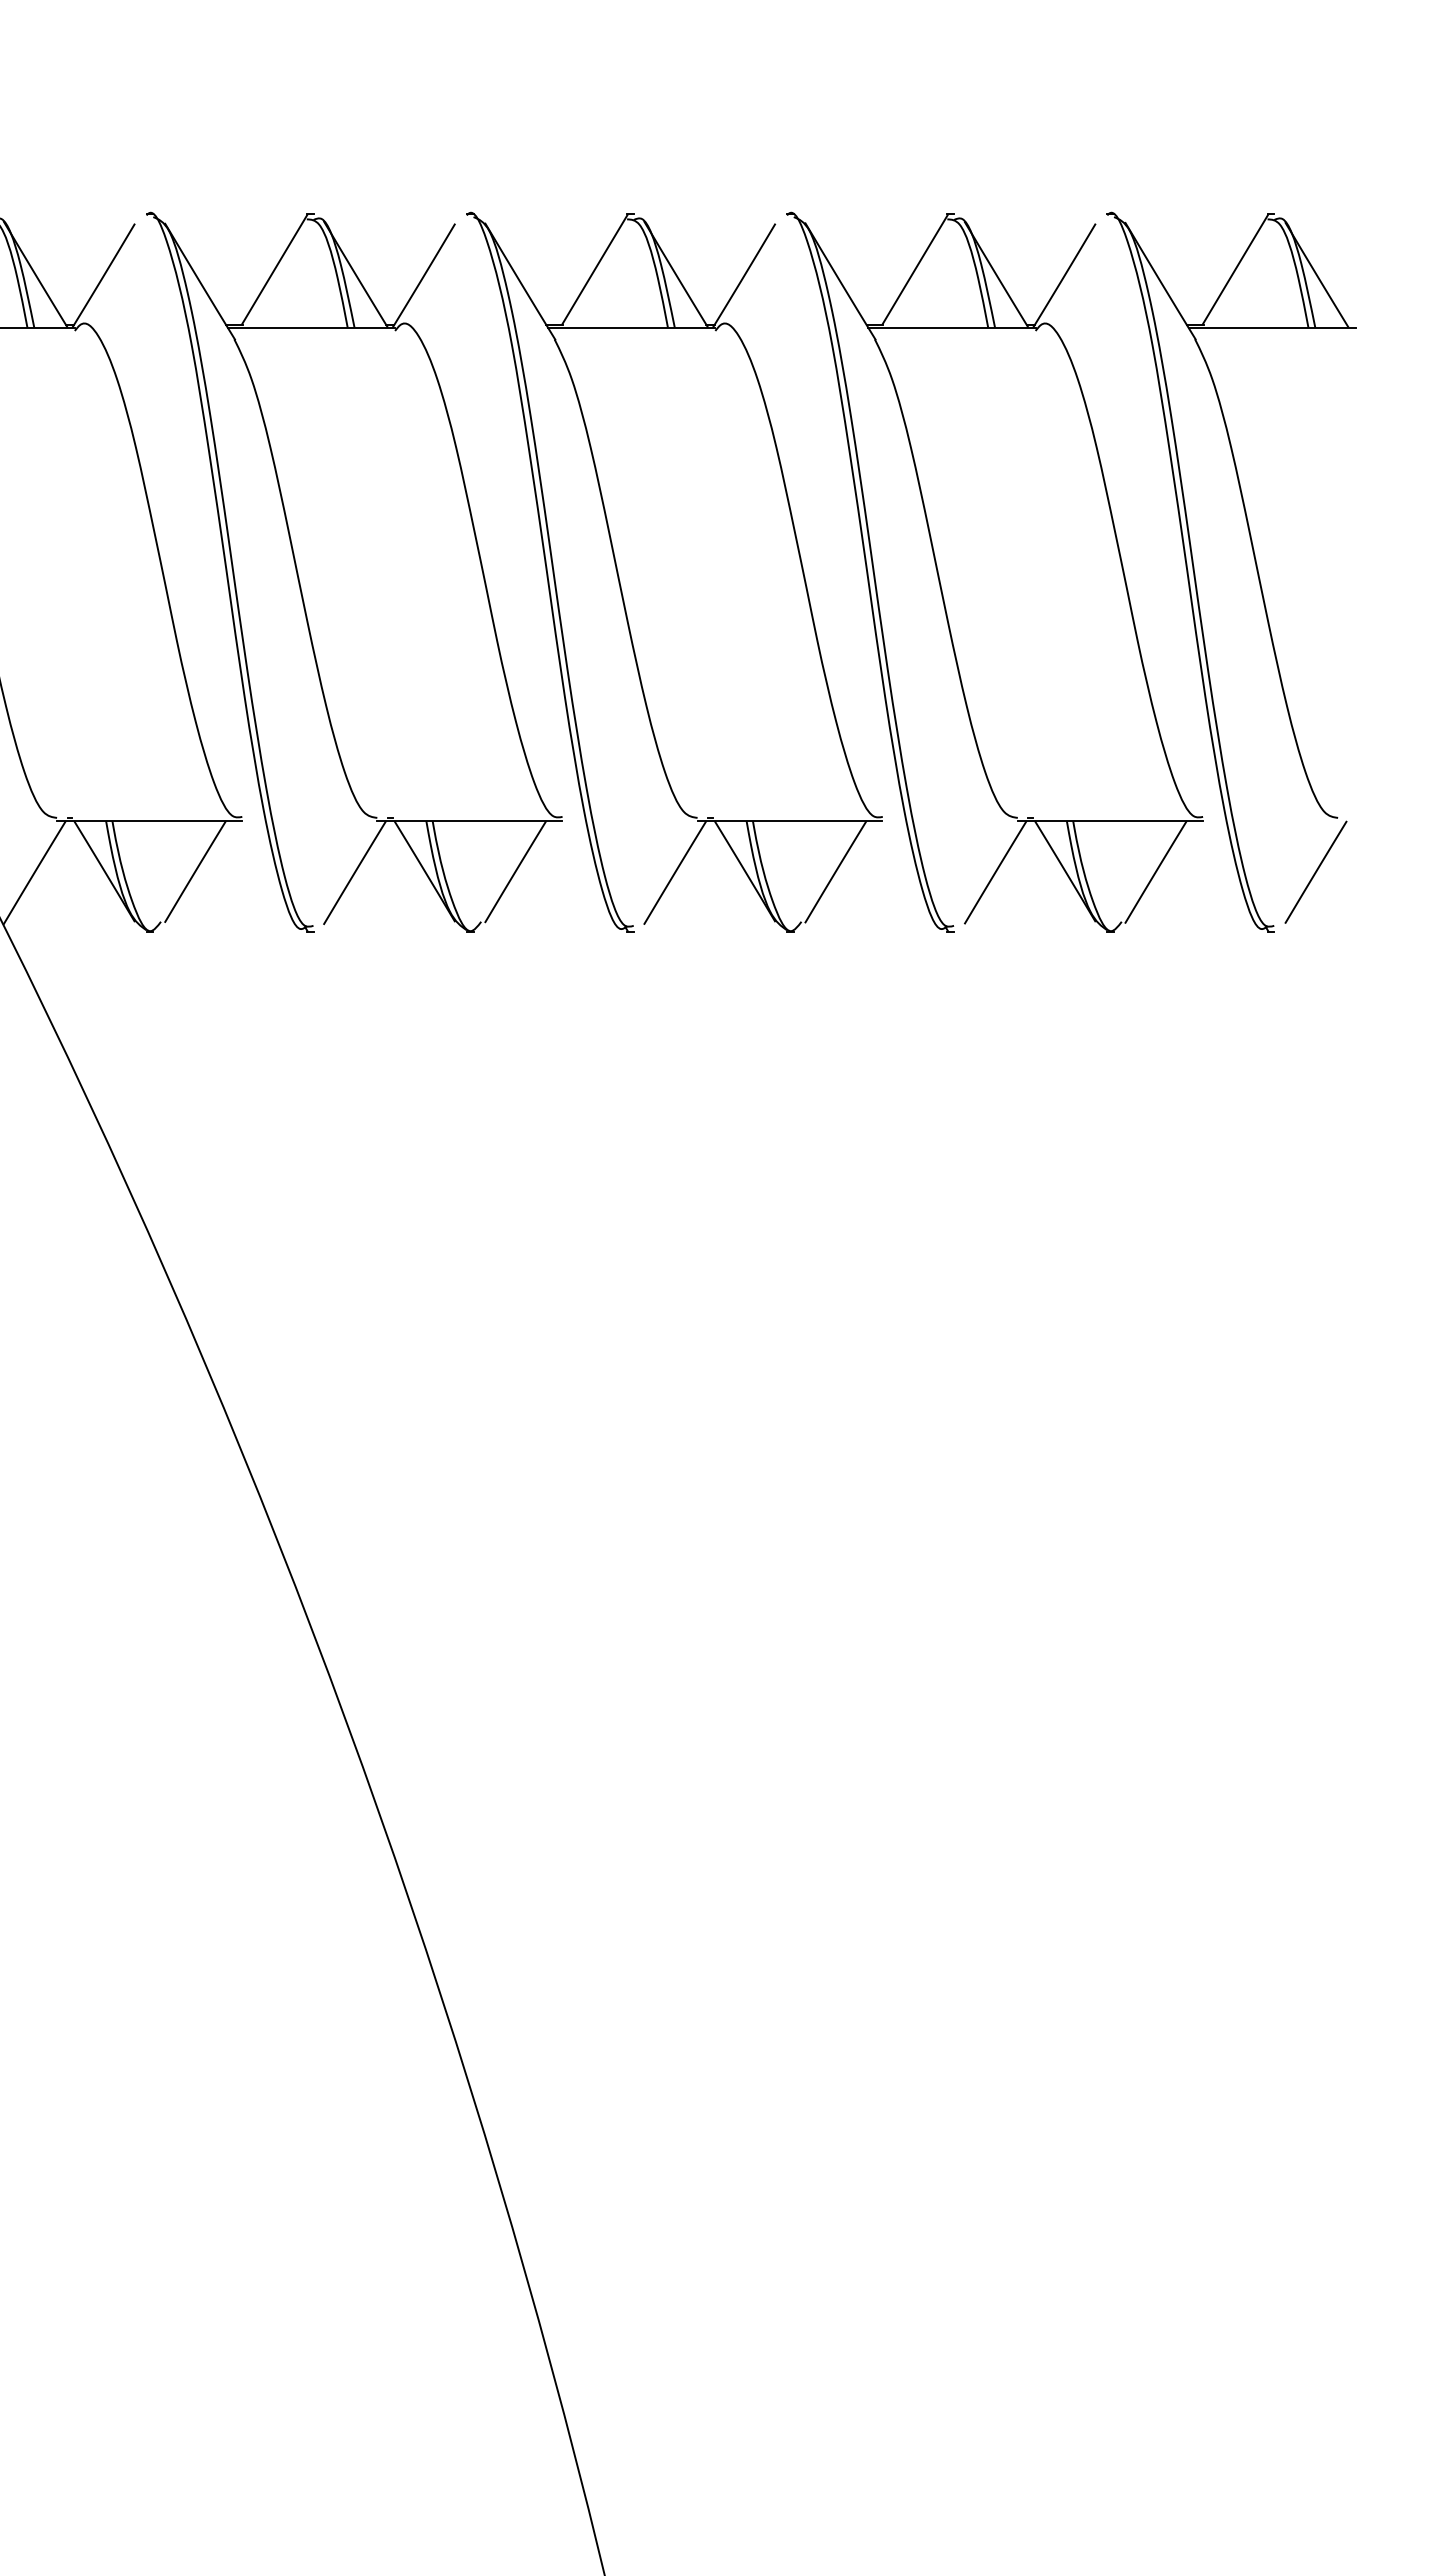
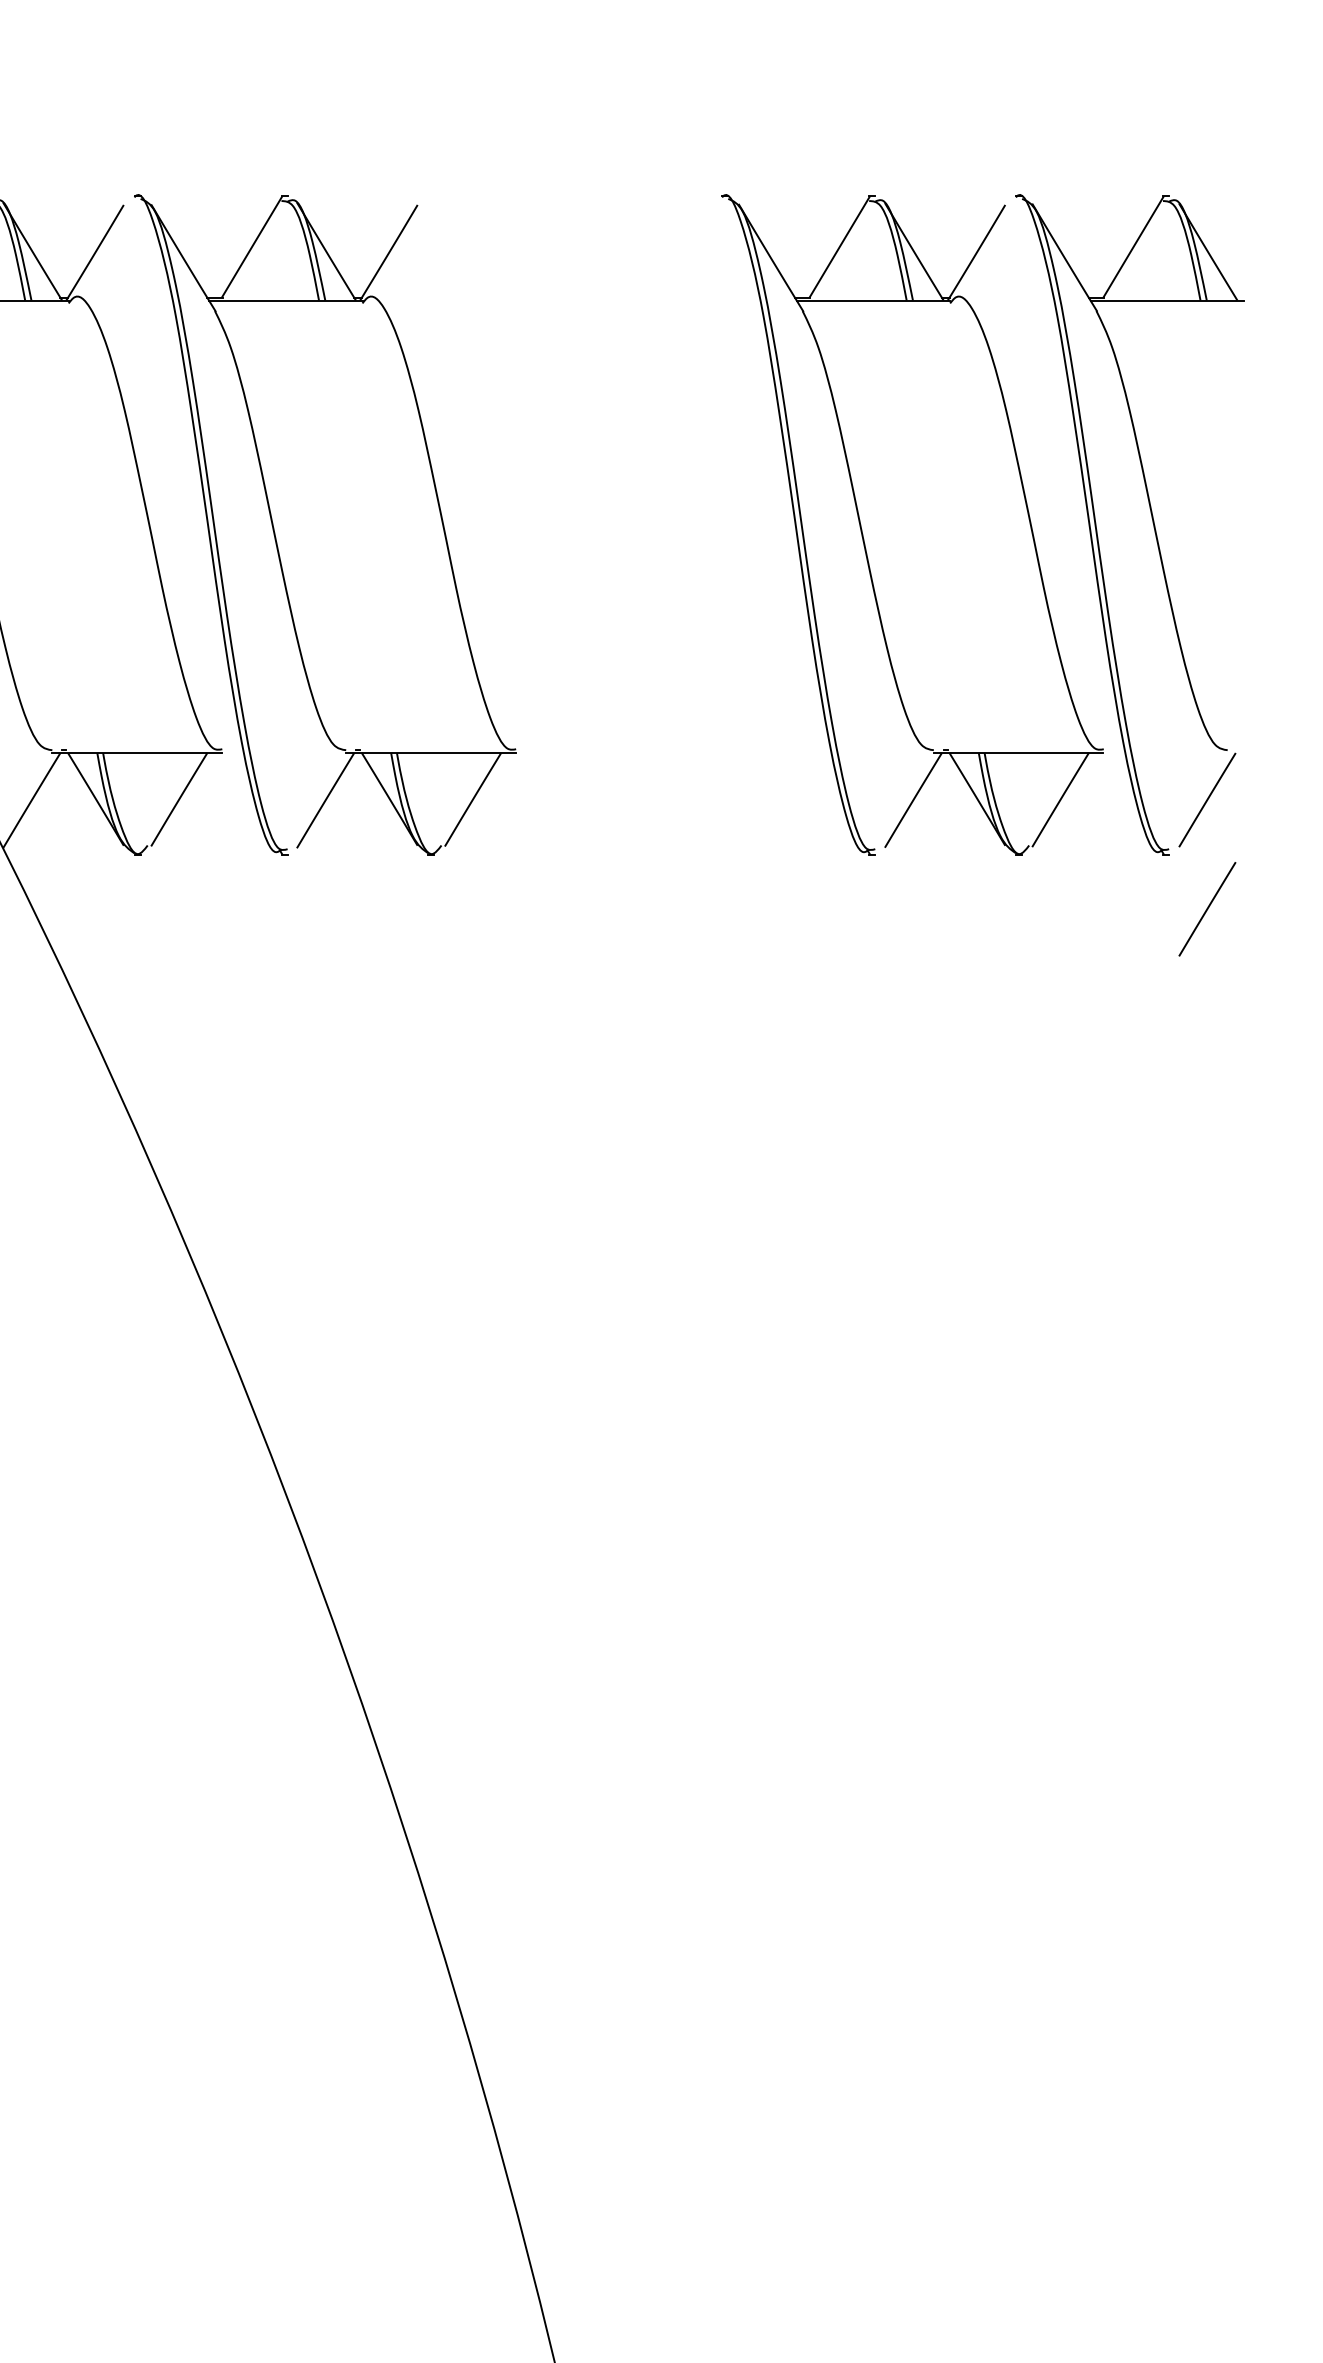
part: (621, 585) -> (570, 536), removed
line: (1315, 990) -> (1206, 908), added

